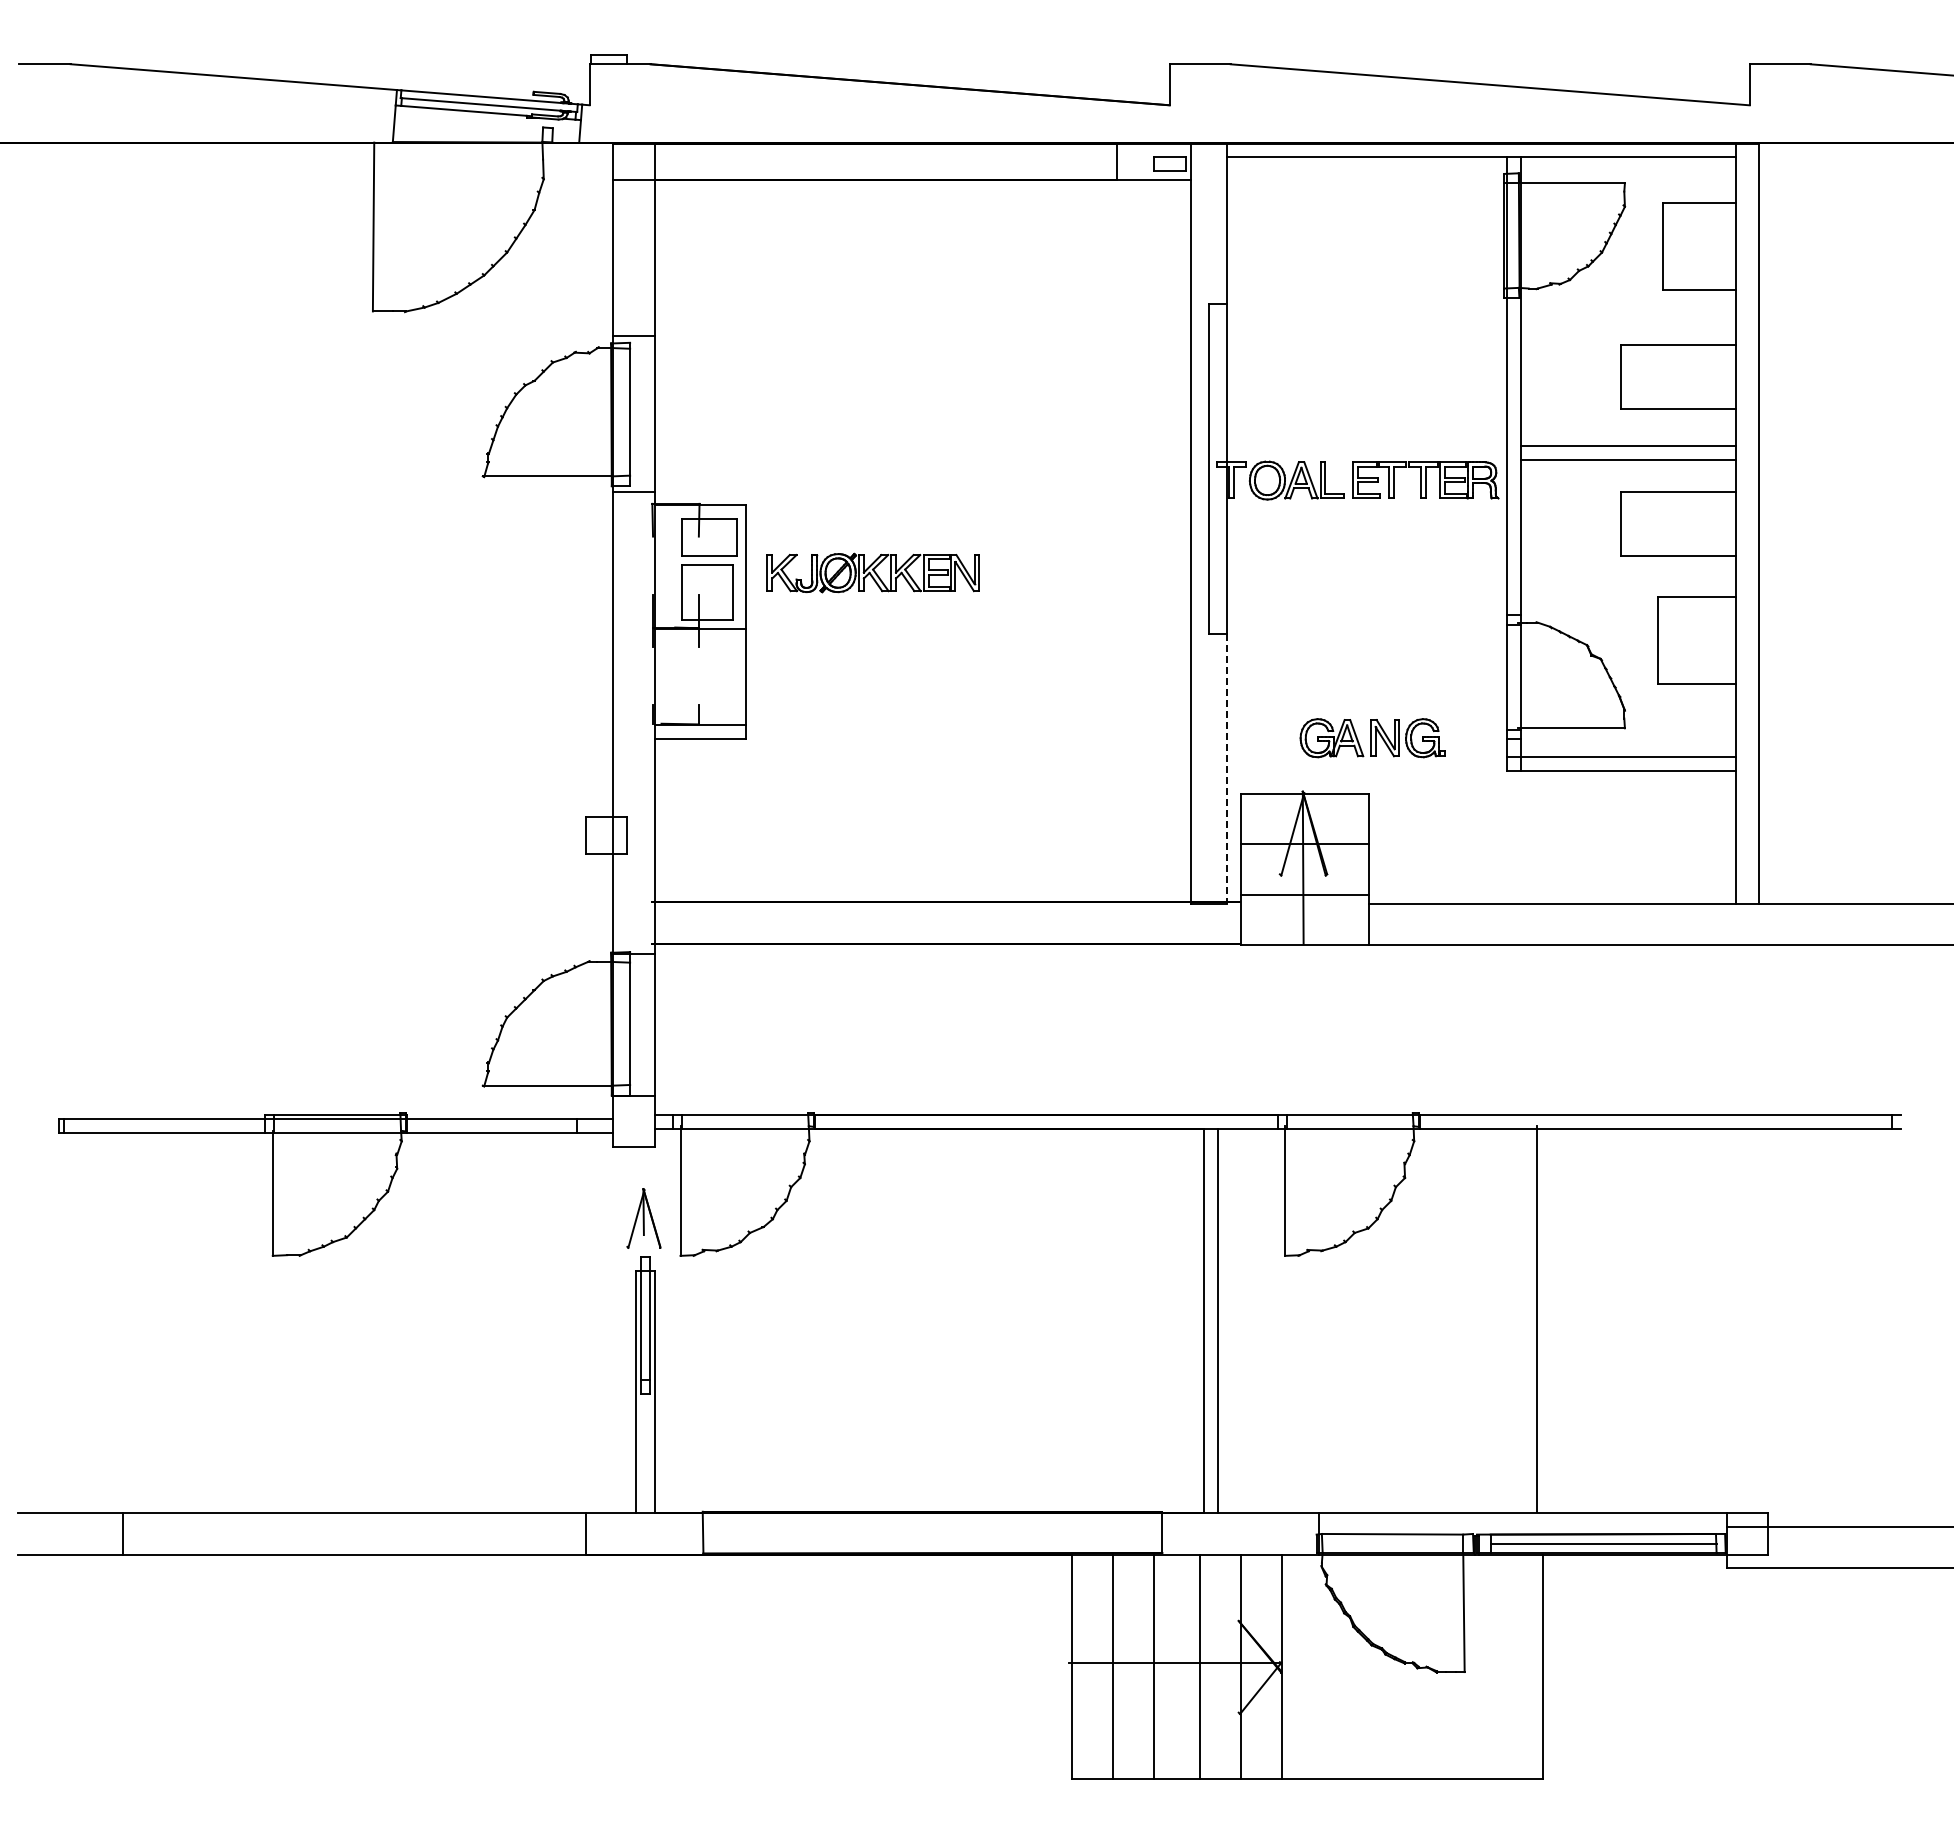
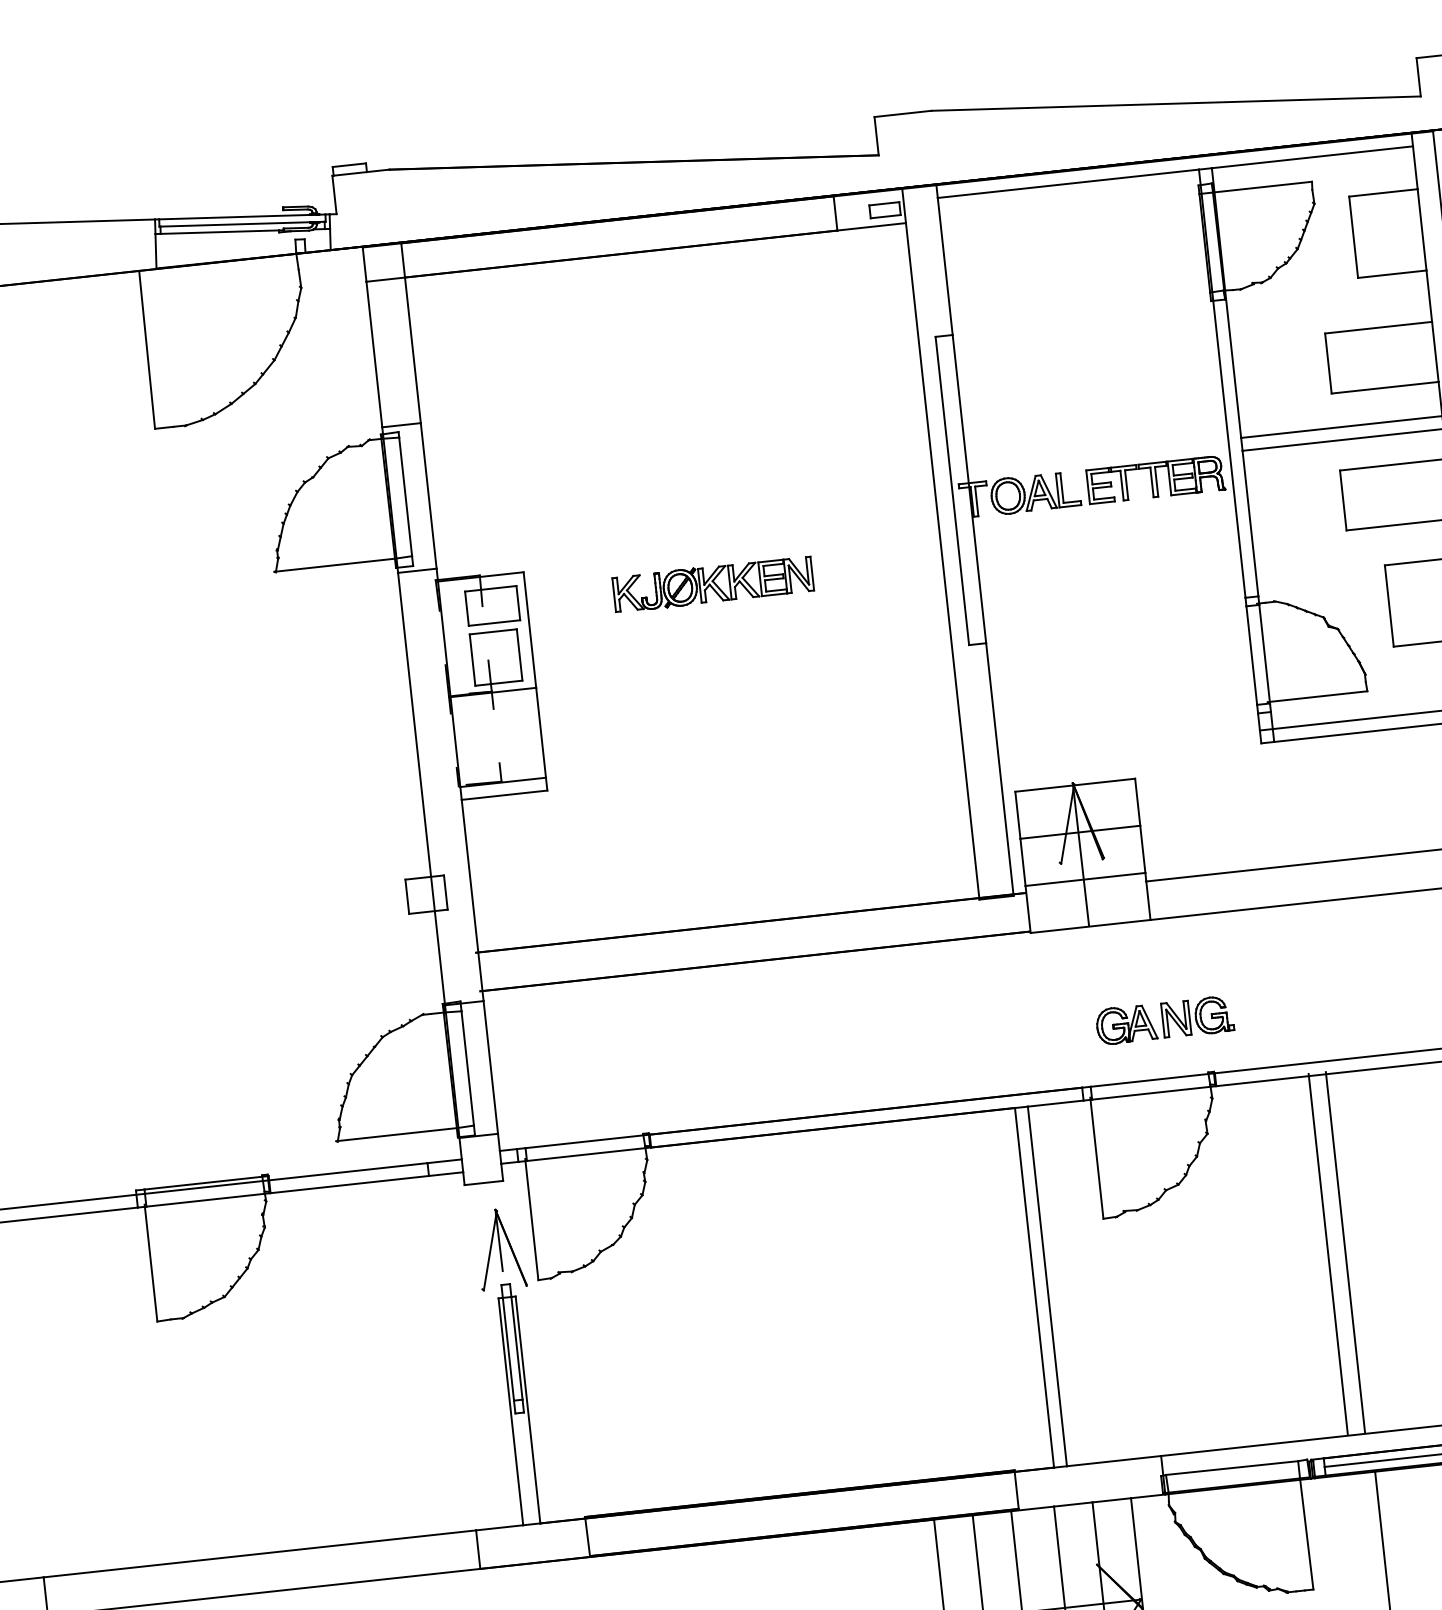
part: (872, 572) -> (712, 583), moved
part: (1372, 738) -> (1164, 1020), moved
line: (1227, 769) -> (1000, 770), dashed -> solid
part: (643, 1218) -> (500, 1249), size x1.43
line: (1518, 1319) -> (1327, 1254), added

